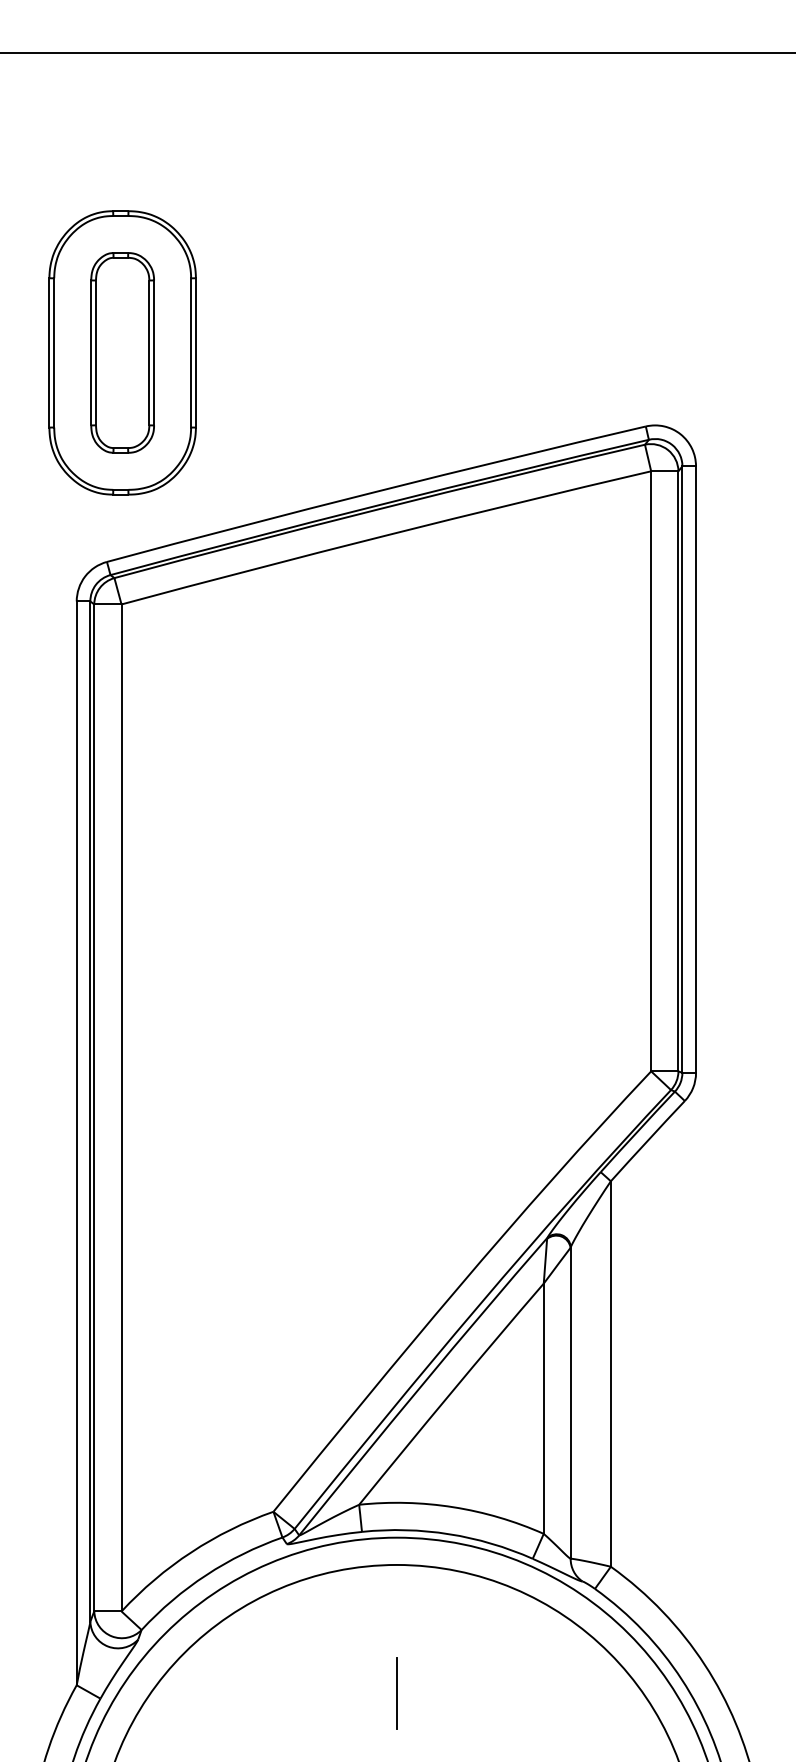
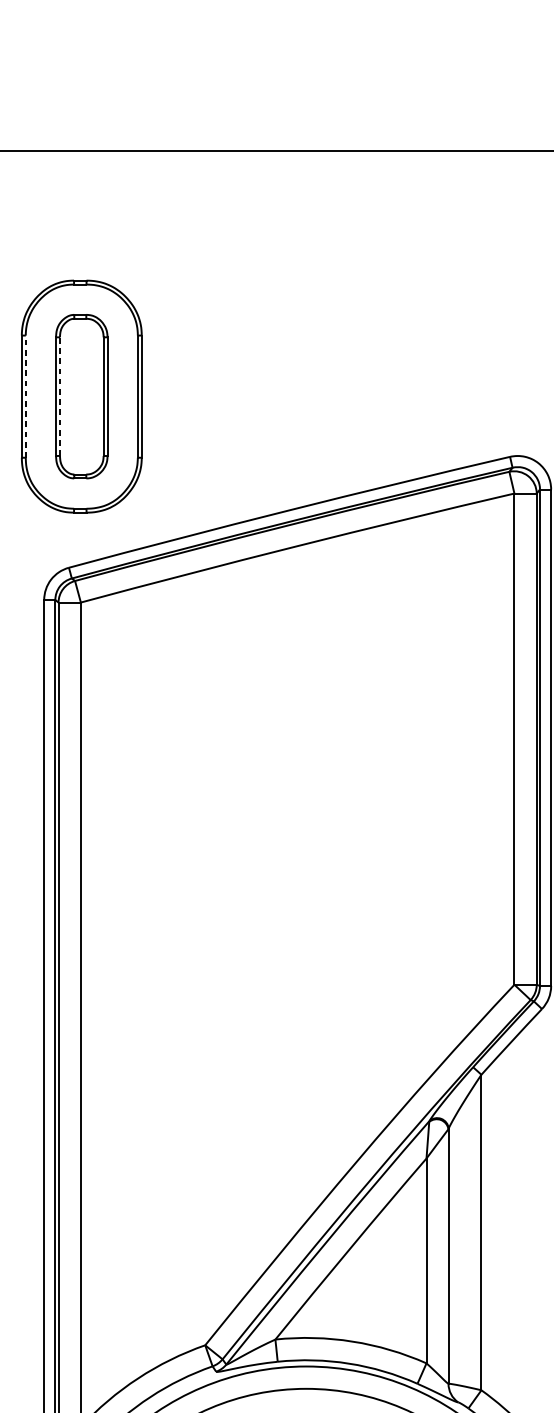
line: (54, 352) -> (26, 396), solid -> dashed
line: (96, 352) -> (60, 396), solid -> dashed

